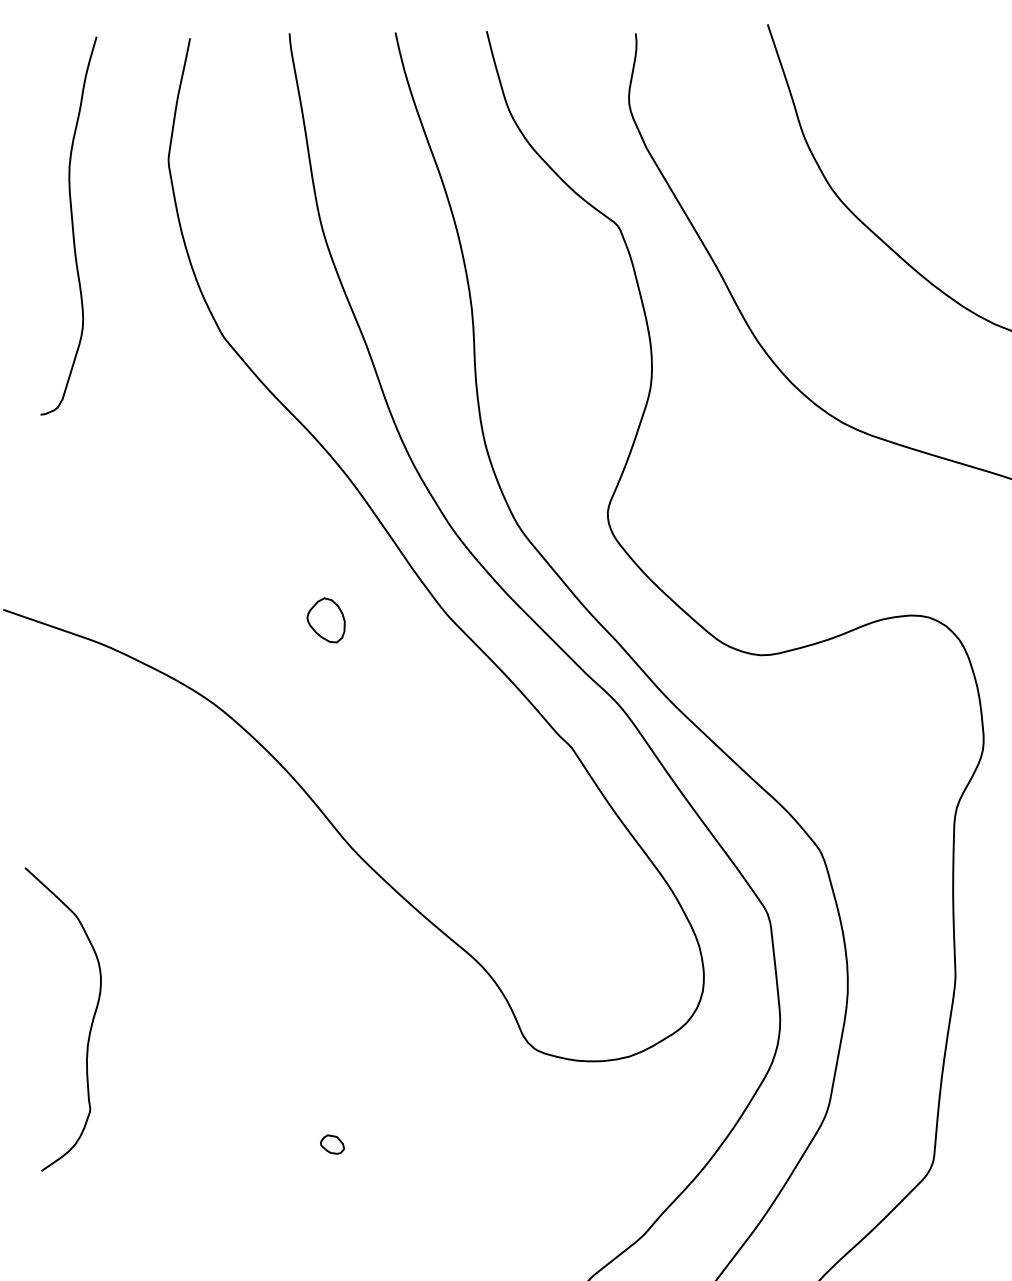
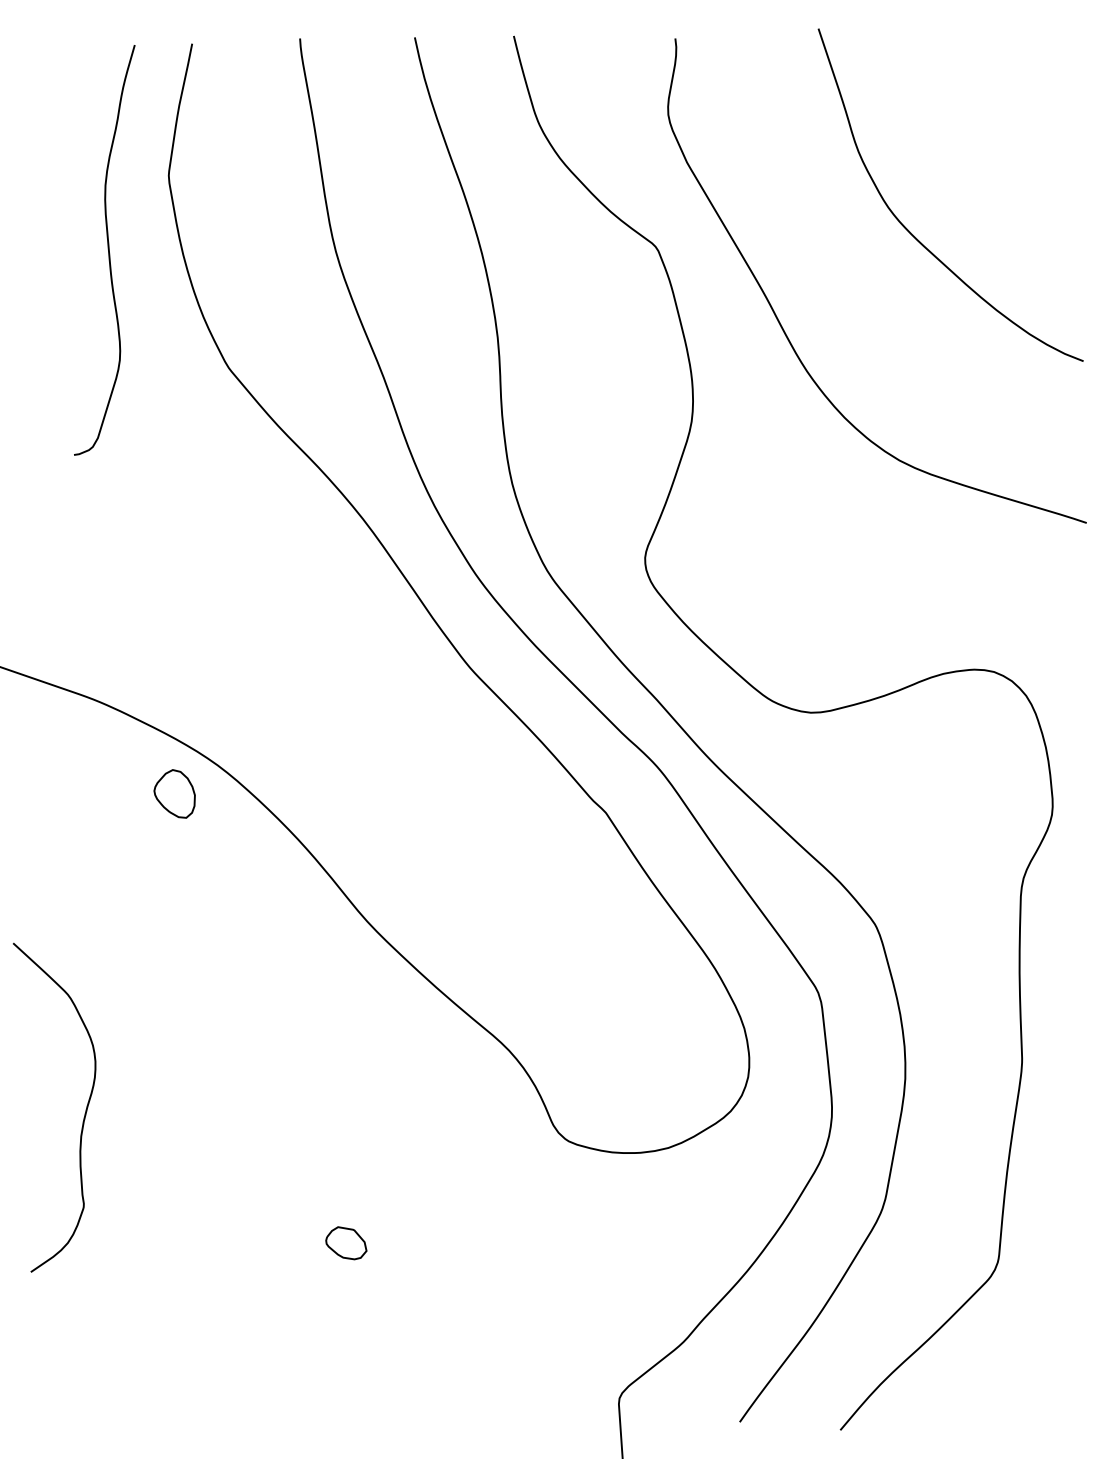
curve: (71, 225) -> (107, 249), moved
part: (325, 619) -> (174, 793), moved
part: (332, 1144) -> (346, 1243), size x1.6

